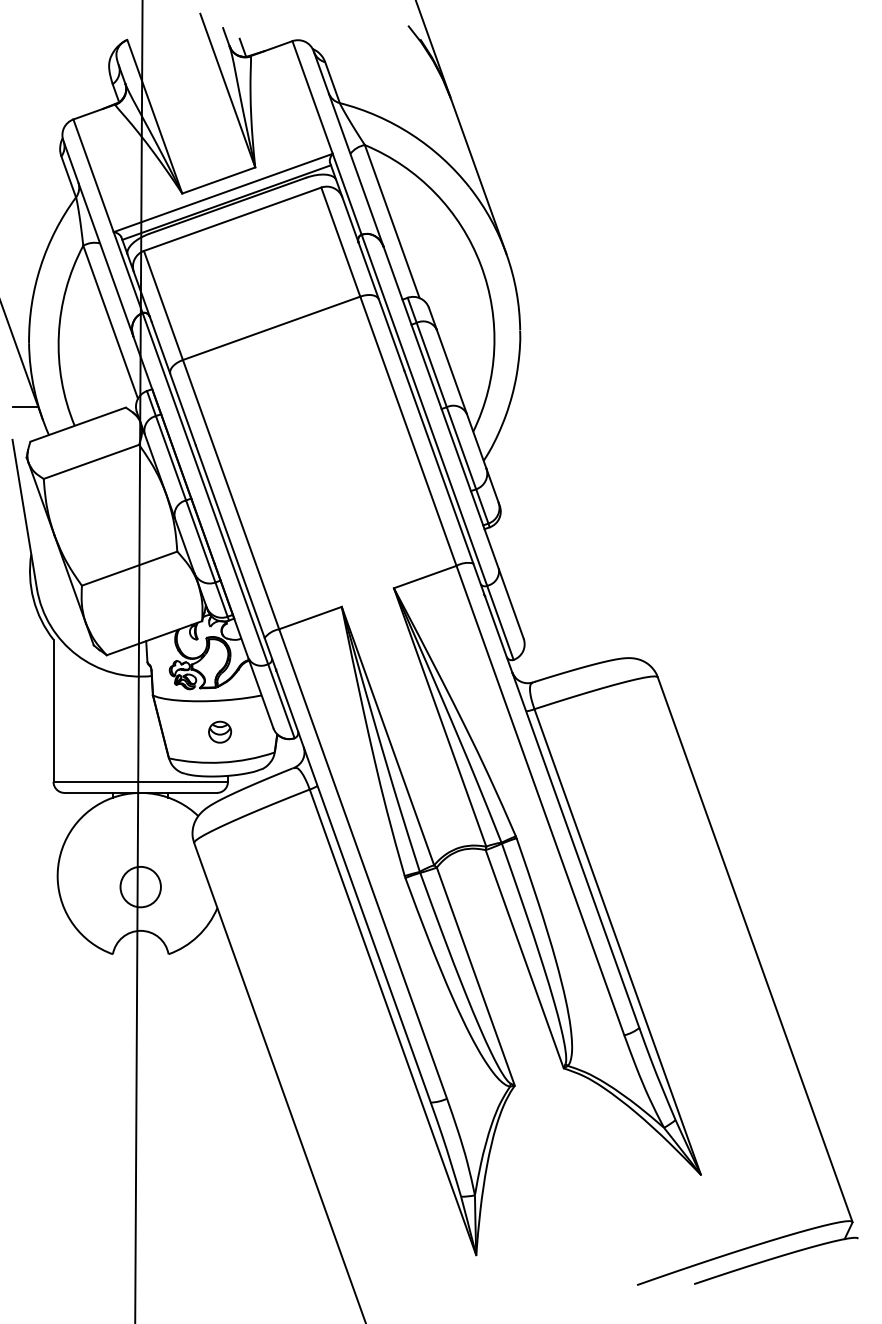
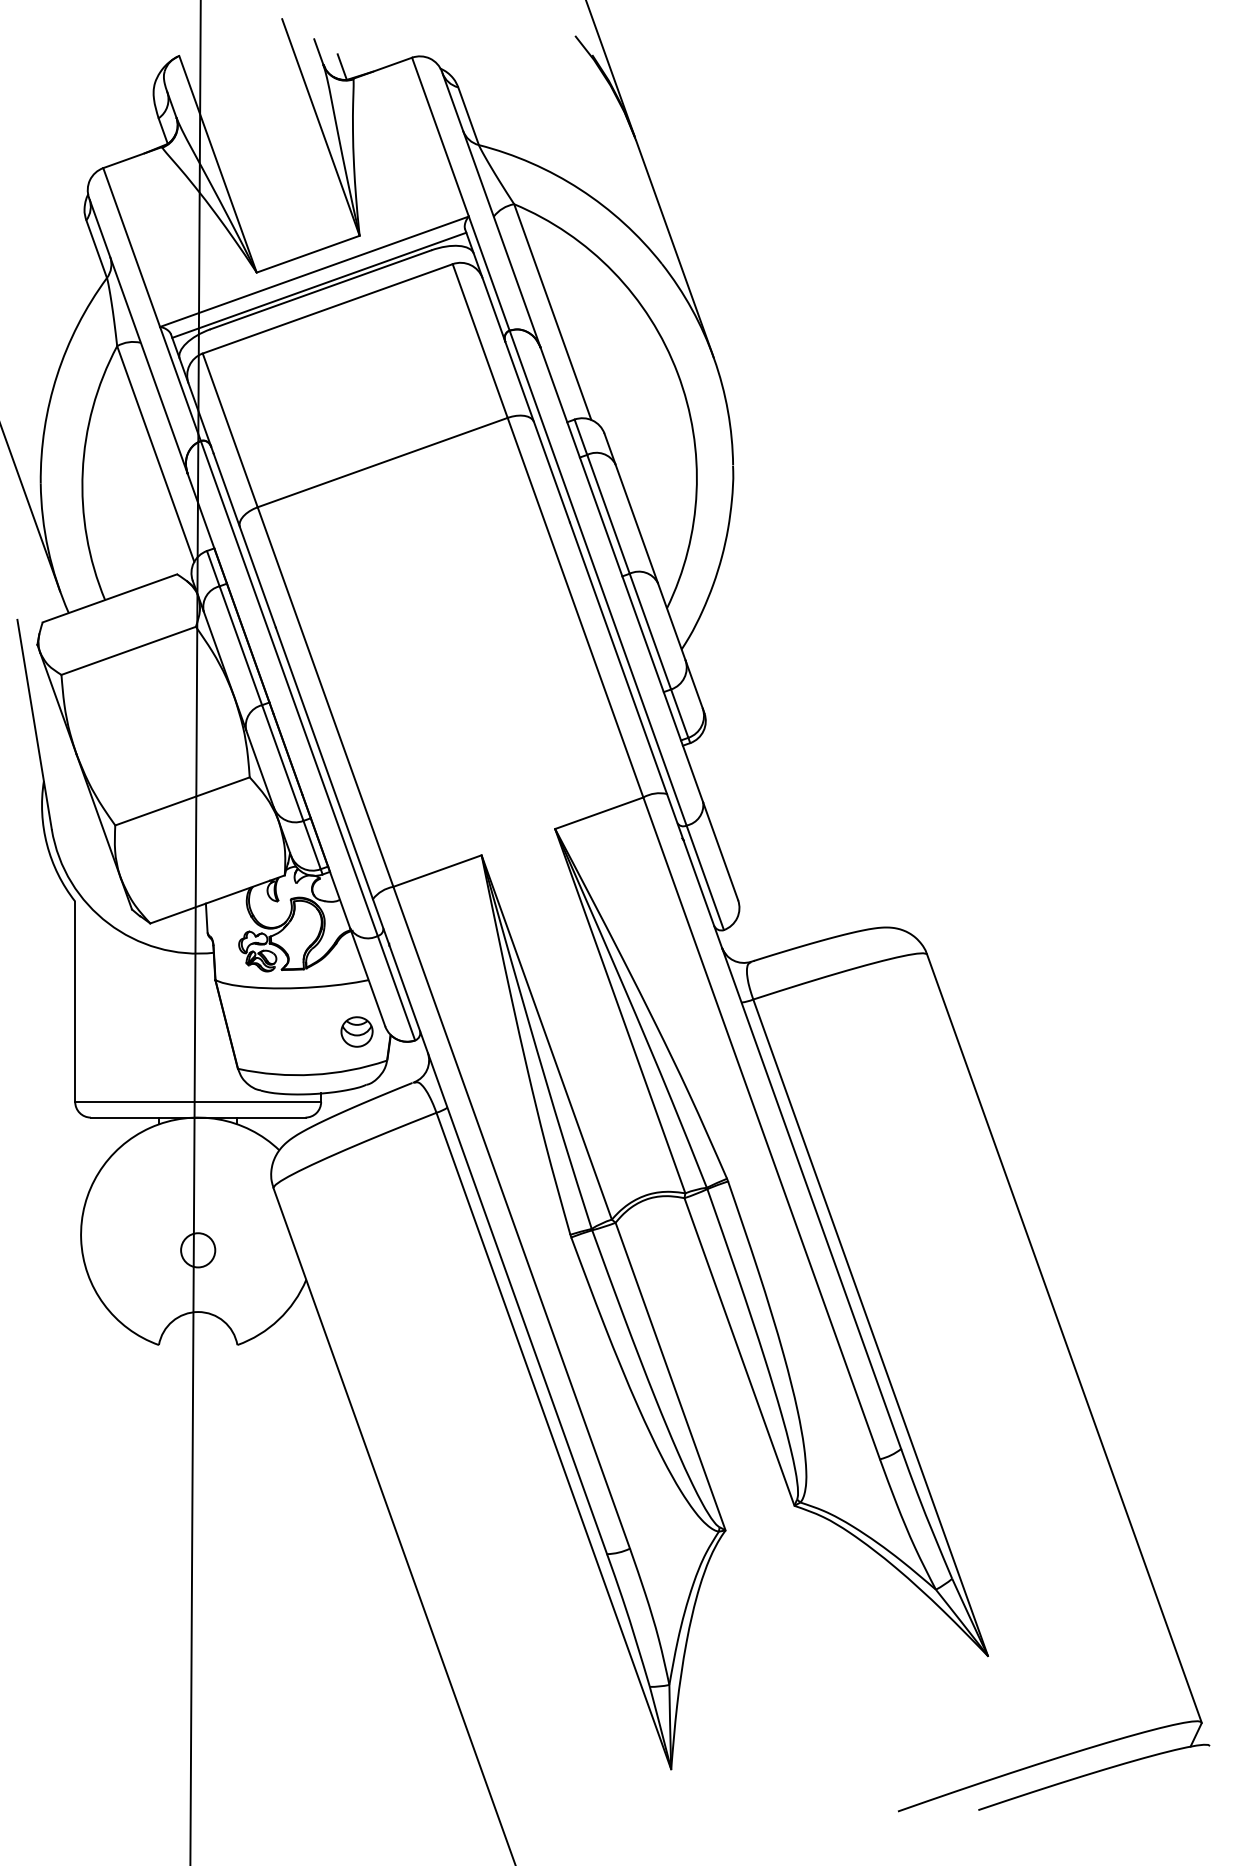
line: (25, 407) -> (35, 573), removed
part: (219, 731) -> (356, 1031), moved
circle: (140, 886) -> (197, 1249), size x0.6

